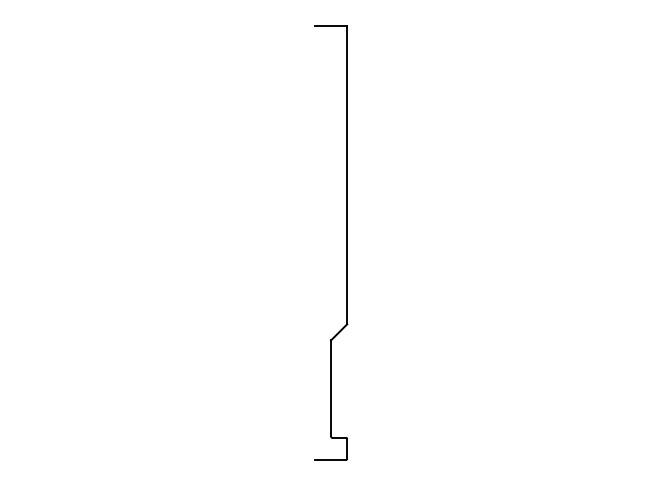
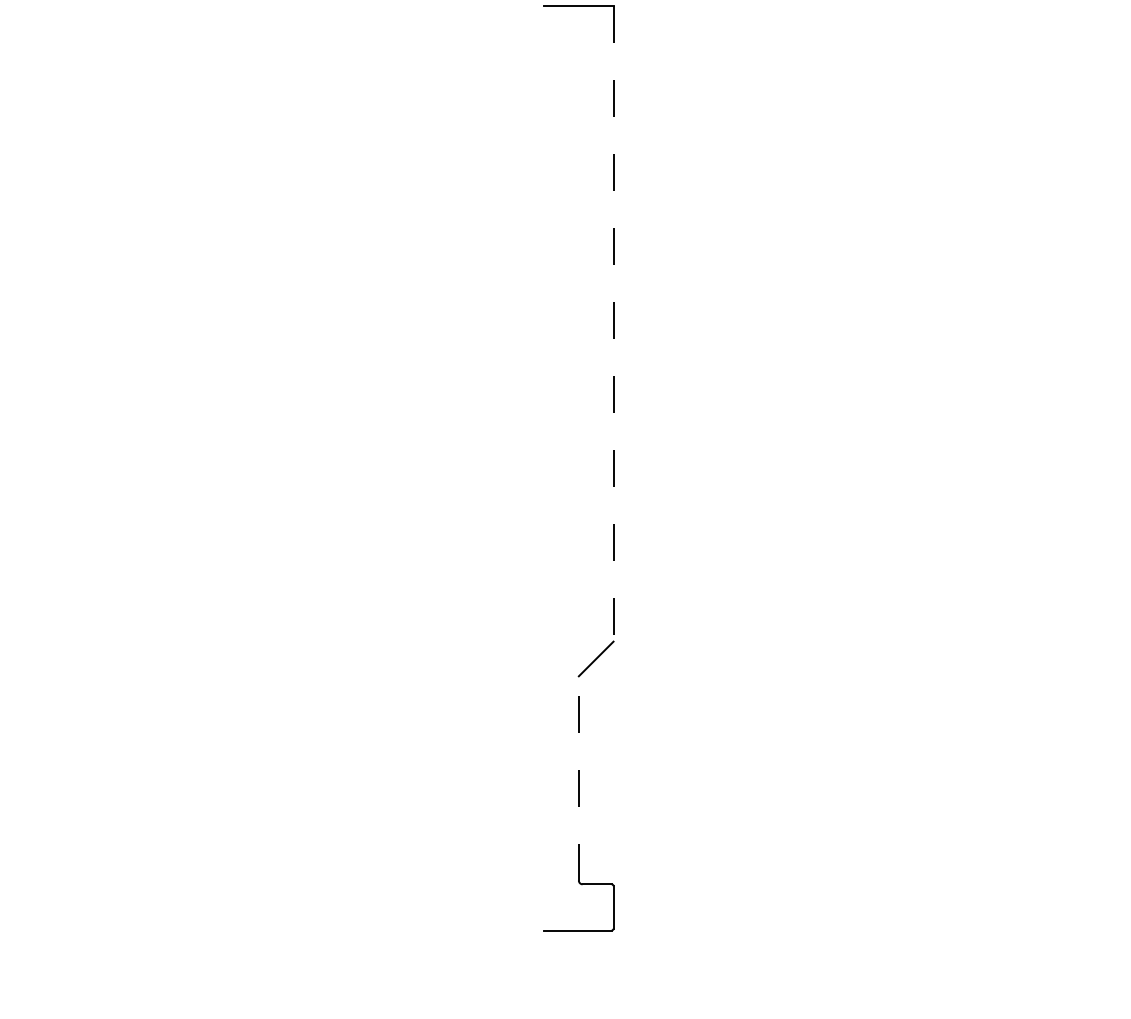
line: (347, 175) -> (614, 324), solid -> dashed
line: (331, 388) -> (579, 778), solid -> dashed

